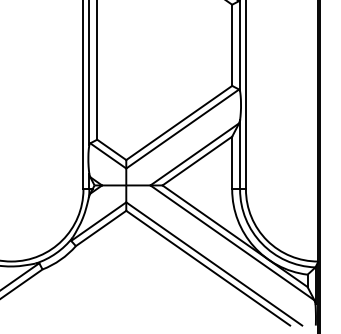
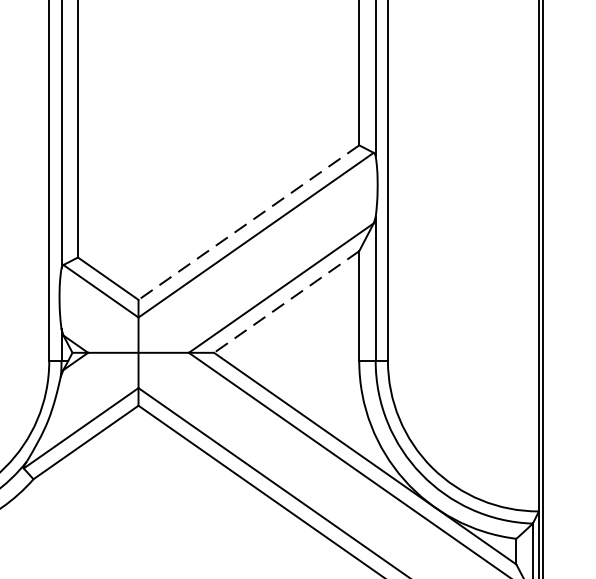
line: (179, 122) -> (249, 221), solid -> dashed
line: (197, 161) -> (286, 302), solid -> dashed

